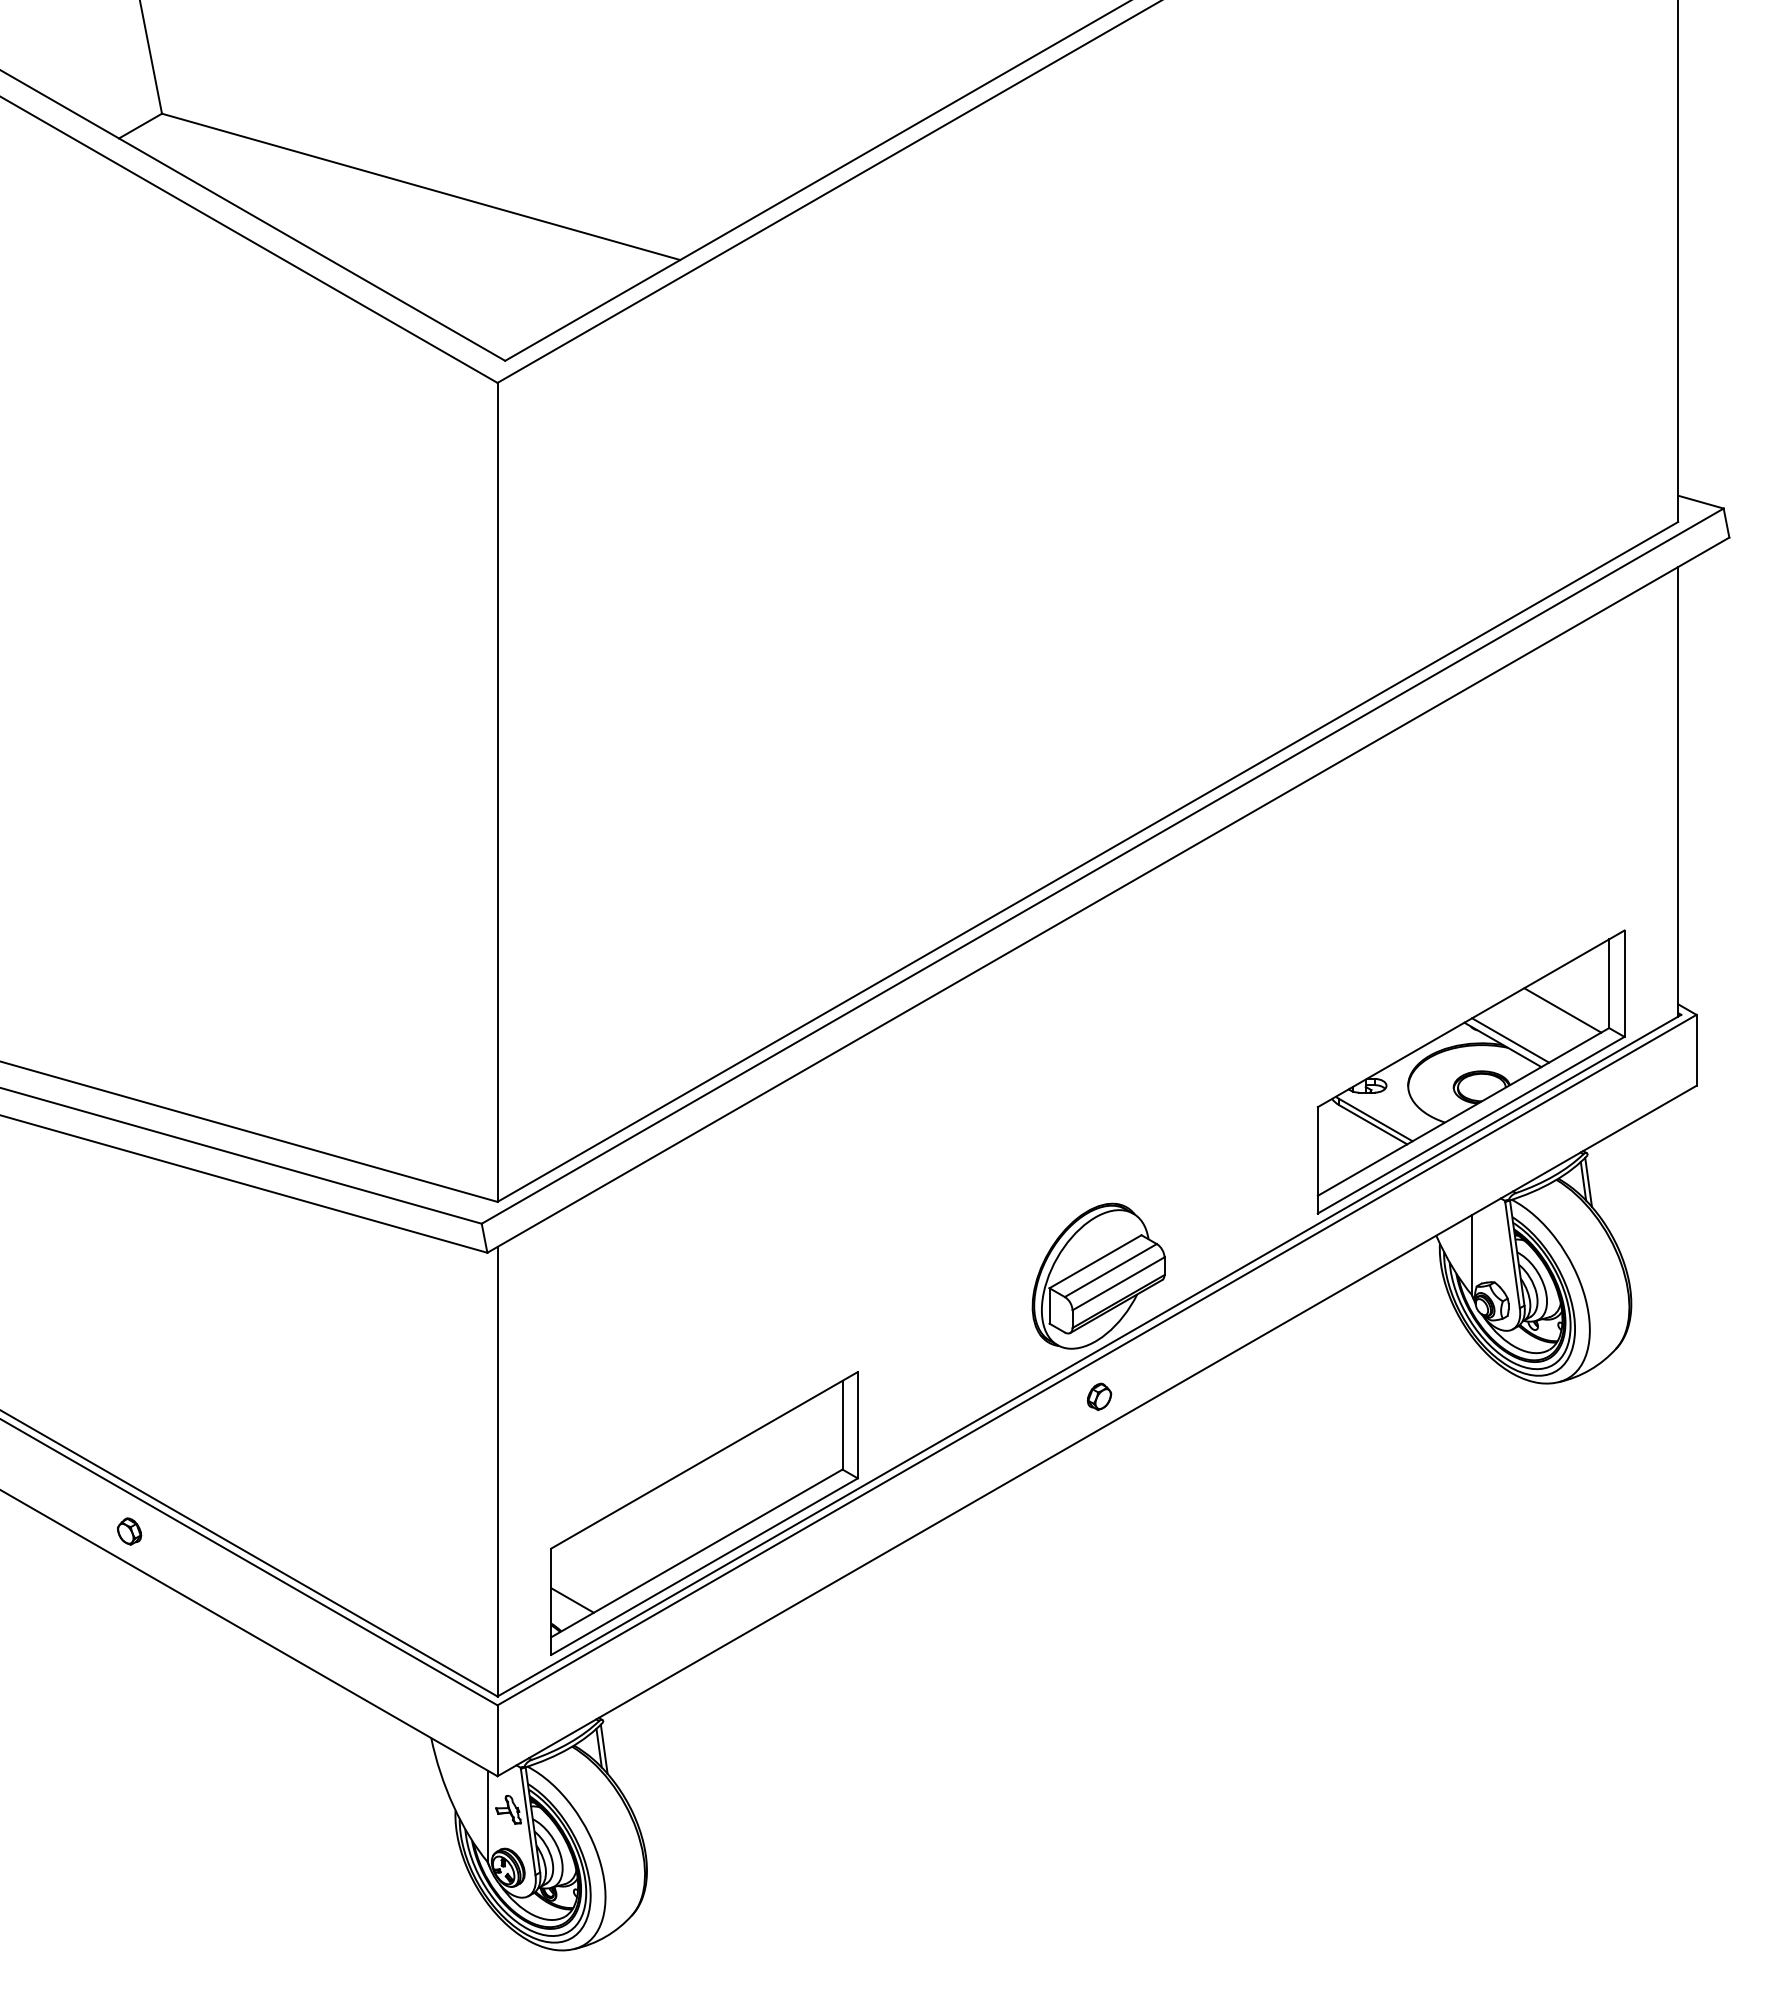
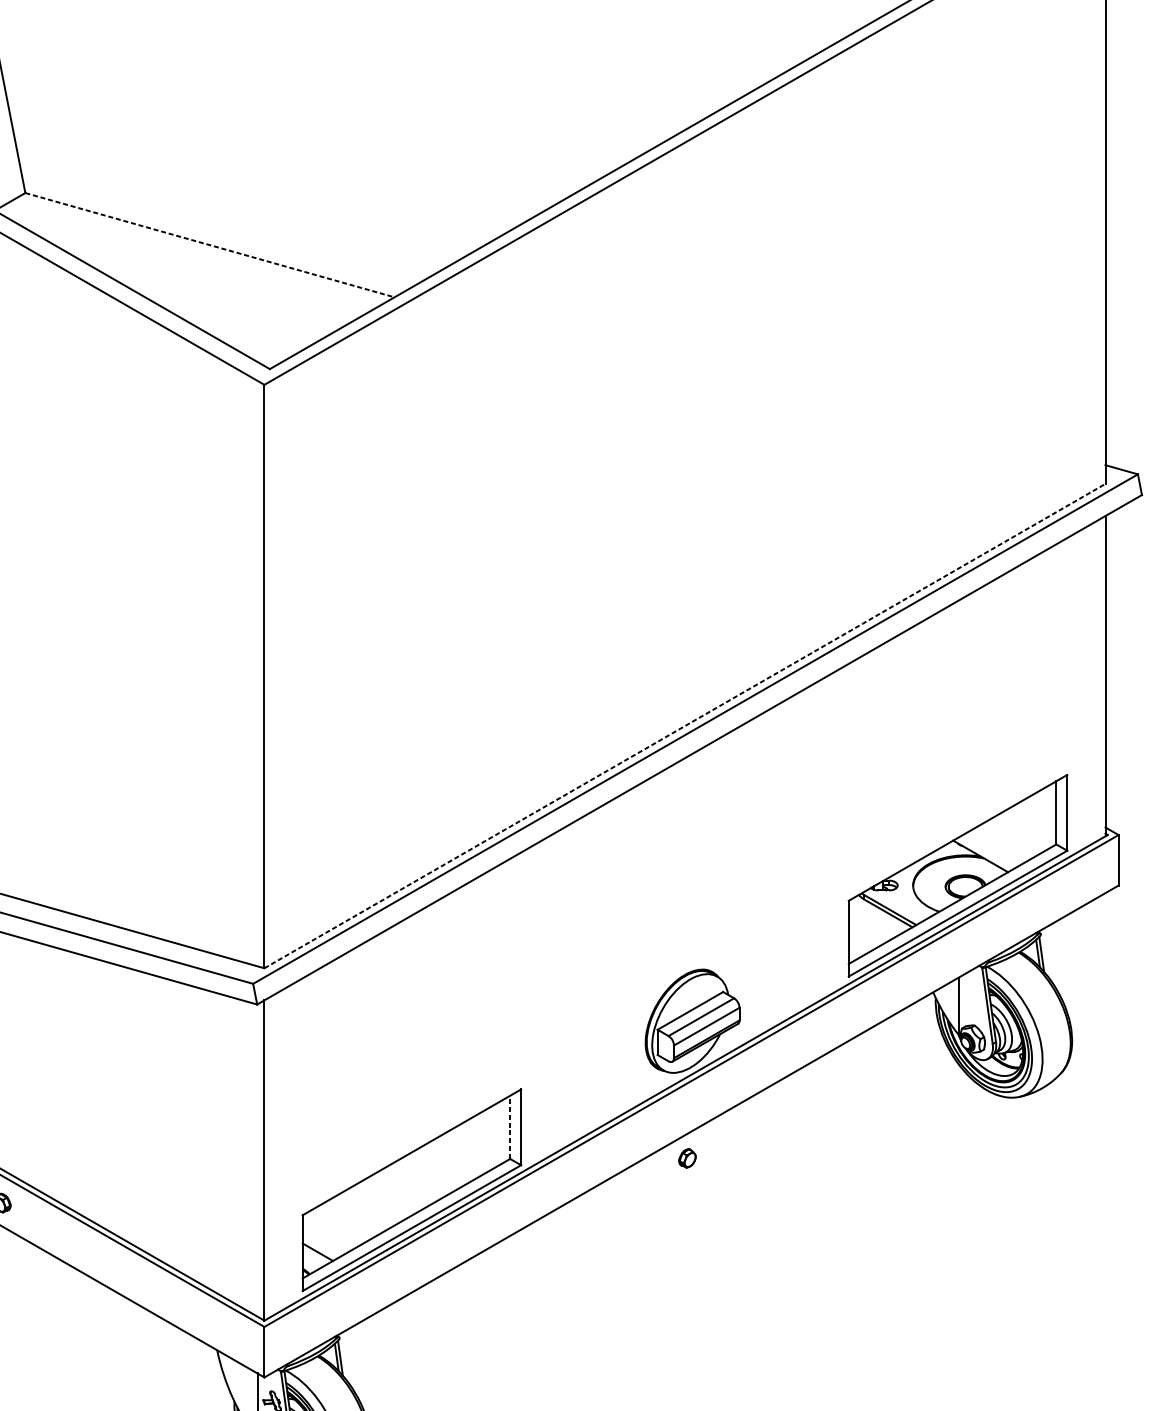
line: (421, 187) -> (210, 245), solid -> dashed
line: (1088, 861) -> (685, 725), solid -> dashed
line: (1562, 1010) -> (1023, 831), removed
line: (1510, 1040) -> (986, 853), removed
part: (1099, 1396) -> (687, 1158), moved
line: (842, 1424) -> (510, 1126), solid -> dashed

